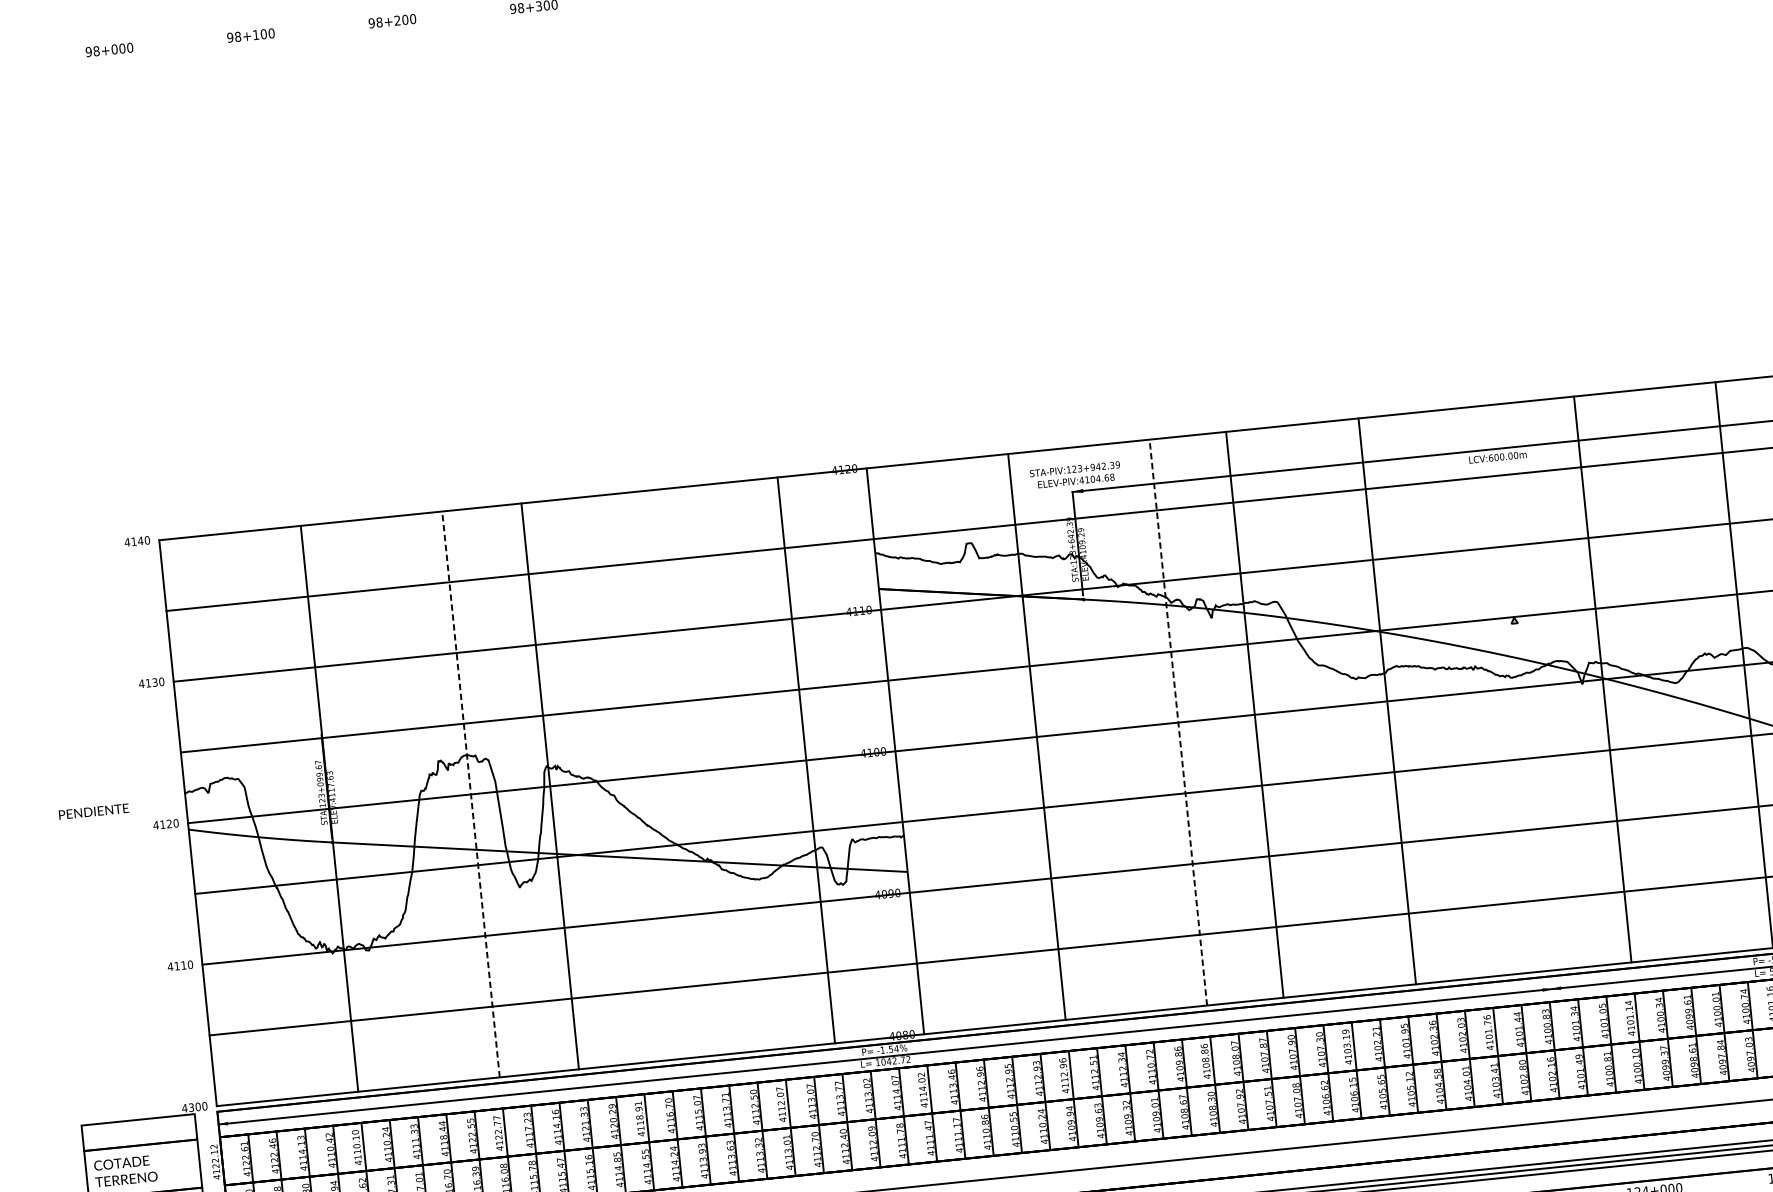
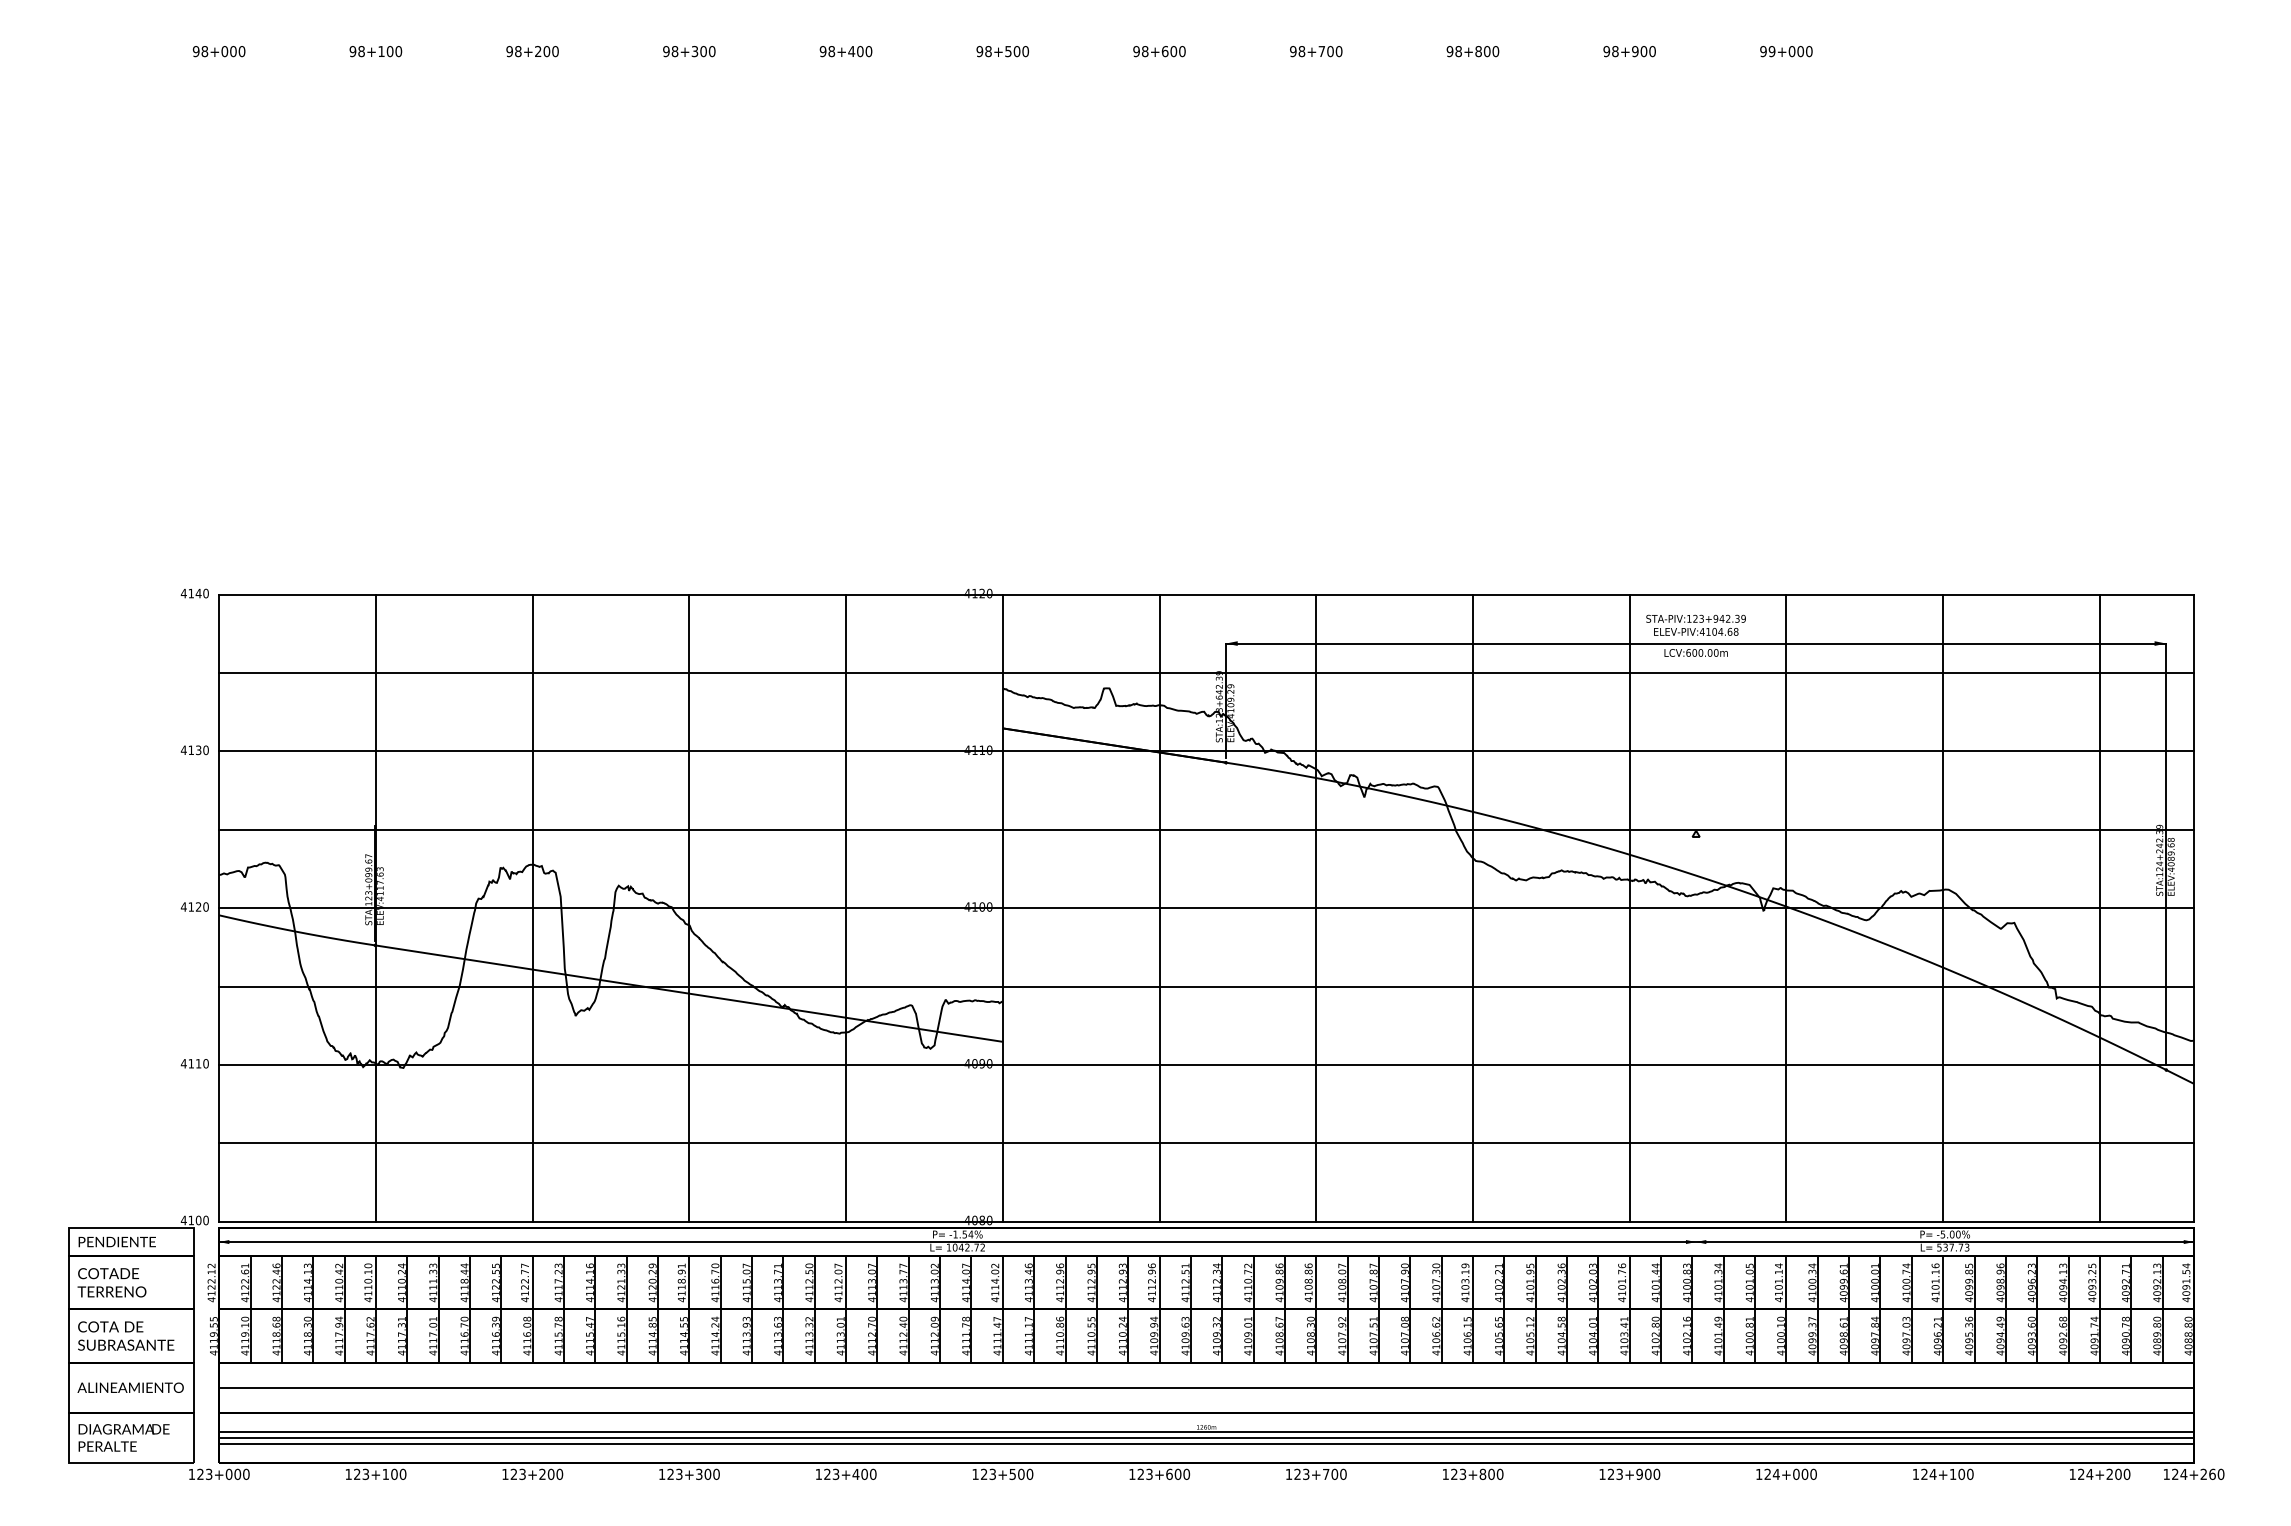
text: (1074, 474) -> (1695, 624), moved
line: (1387, 700) -> (1629, 907), moved
line: (1254, 714) -> (1472, 907), moved
line: (1178, 721) -> (1316, 907), dashed -> solid
line: (806, 759) -> (846, 907), moved
line: (550, 785) -> (689, 907), moved
line: (470, 793) -> (532, 907), dashed -> solid
text: (93, 811) -> (116, 1241), moved
text: (190, 1107) -> (190, 1220), 4300 -> 4100

